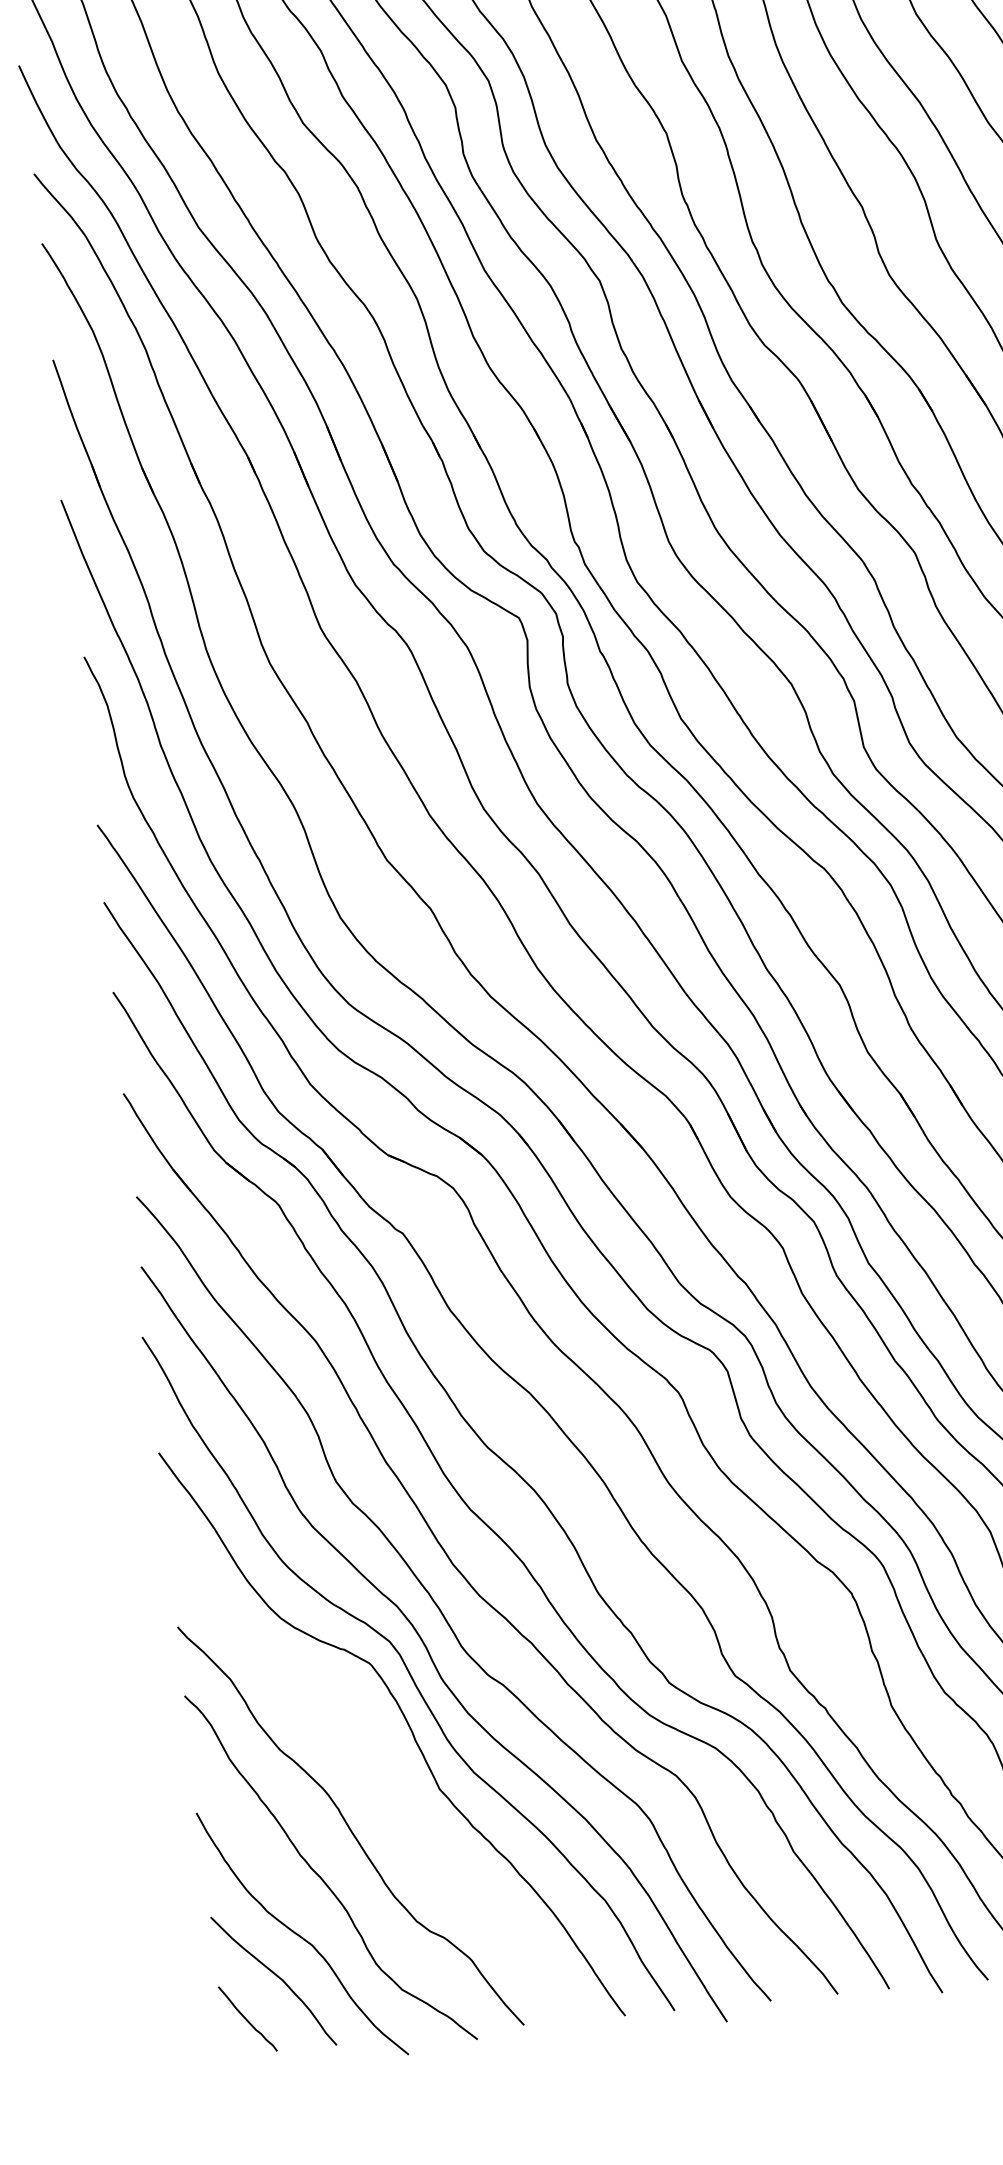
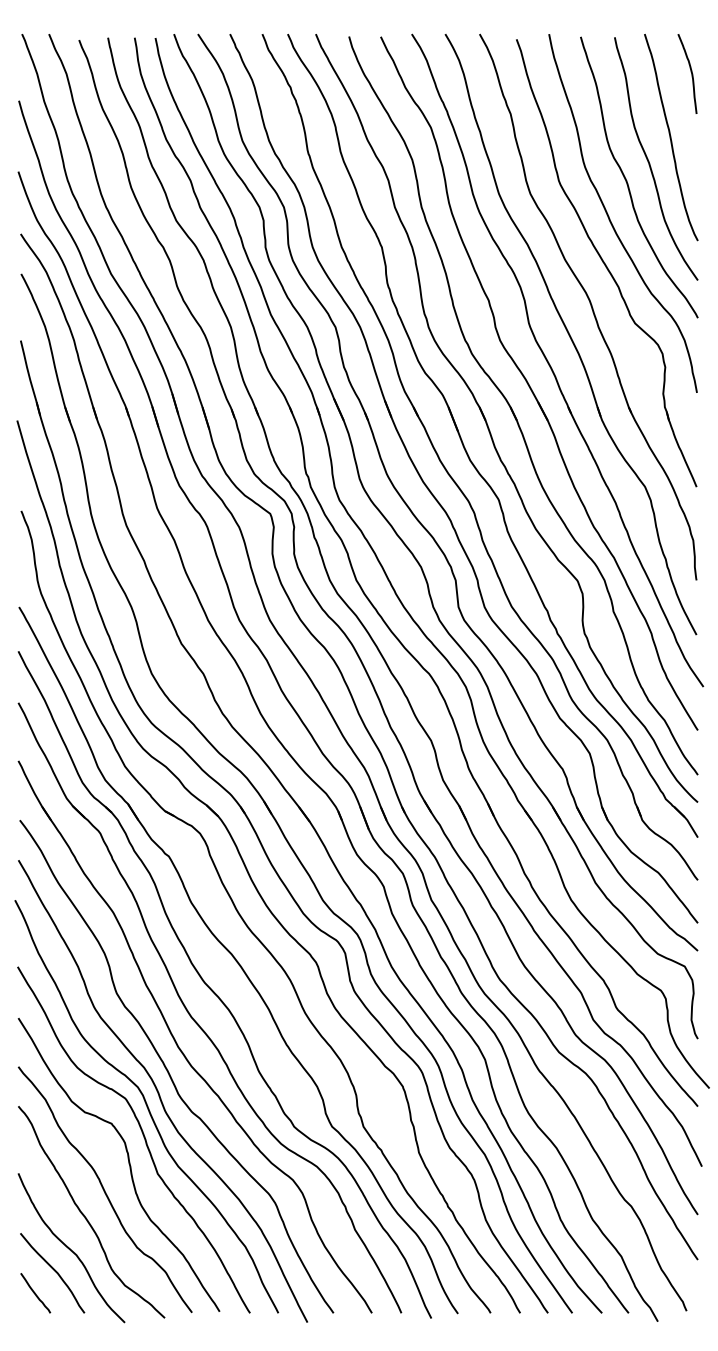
curve: (386, 1777) -> (128, 1164), added

